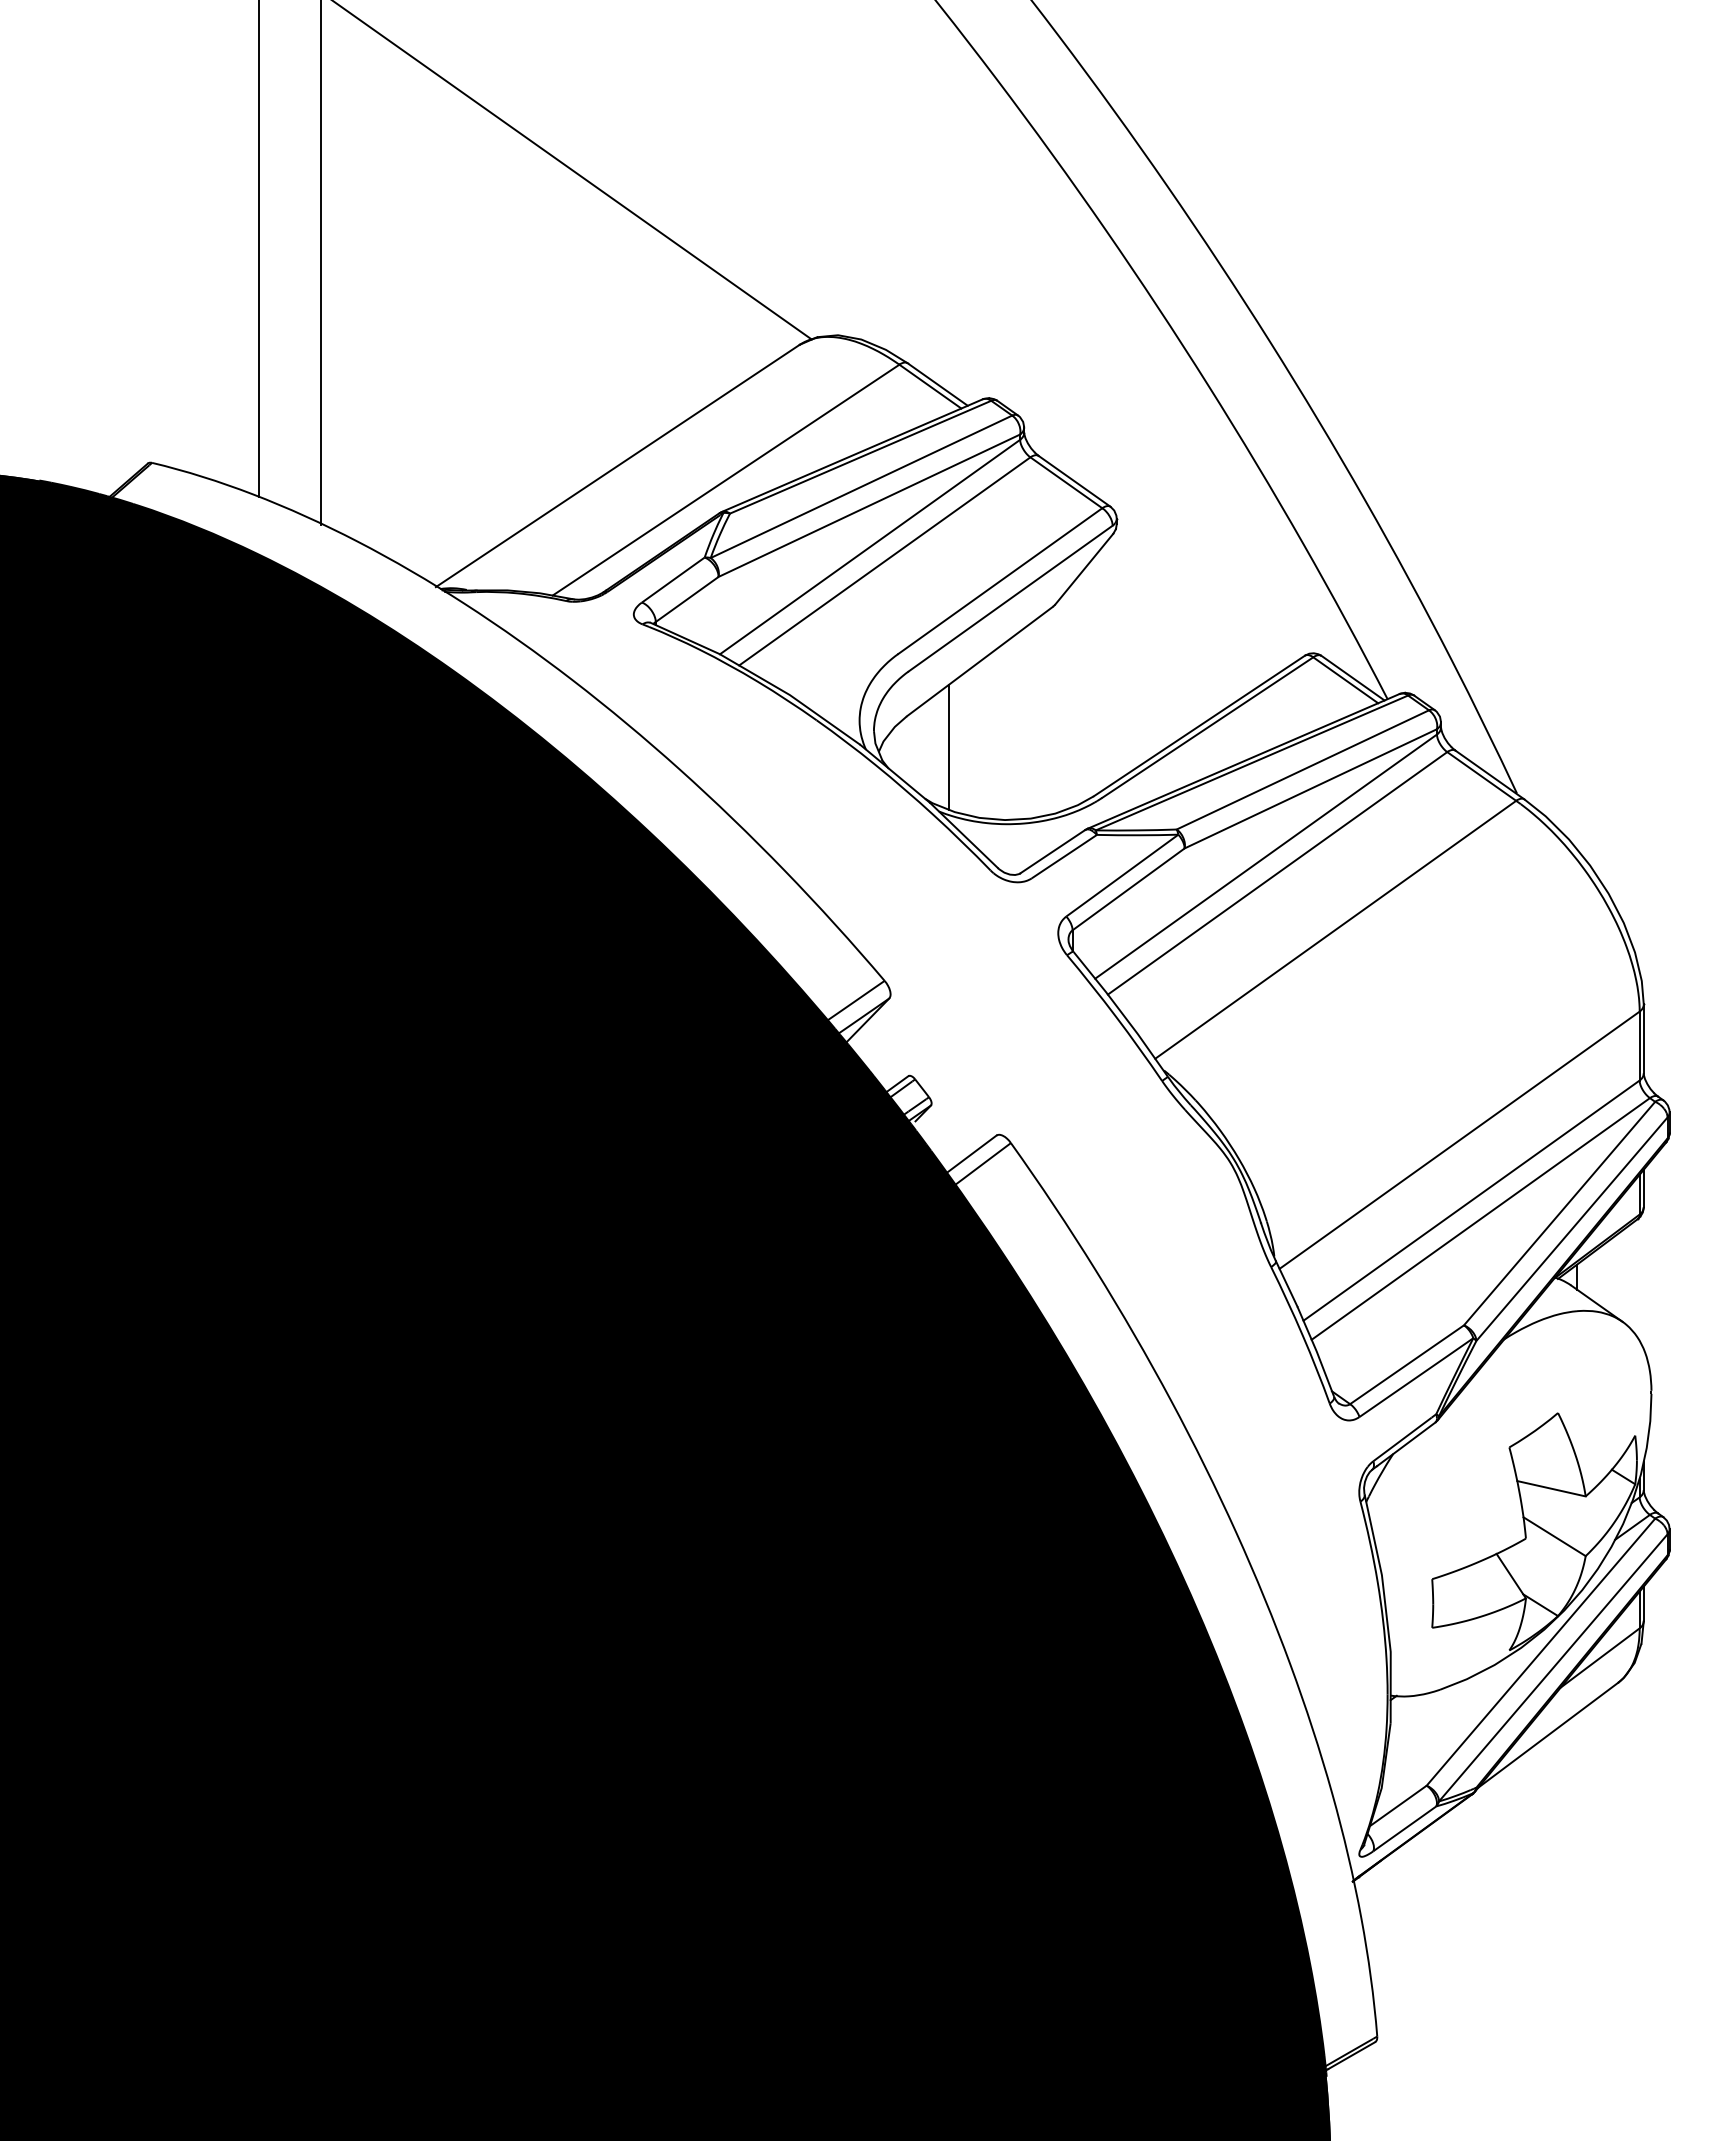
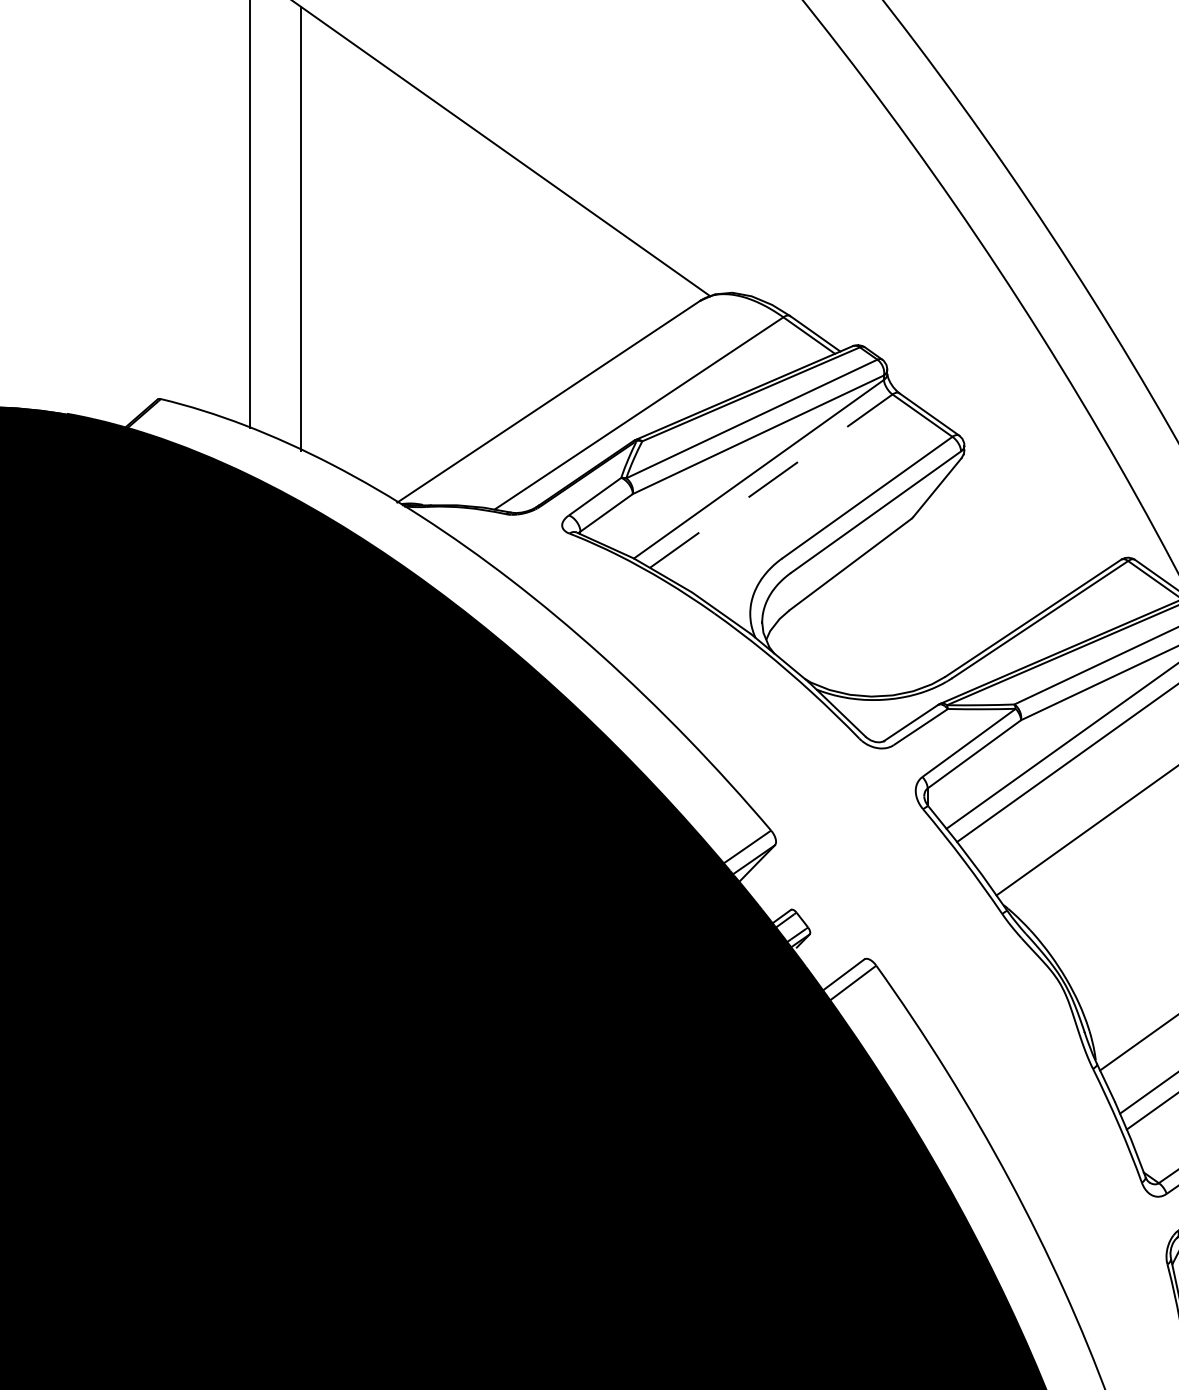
line: (884, 561) -> (771, 481), solid -> dashed
line: (948, 747) -> (824, 636), removed

